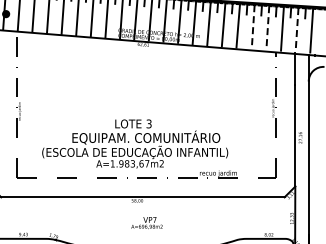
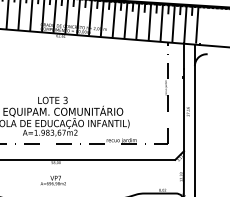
line: (253, 26) -> (150, 21), dashed -> solid
line: (267, 27) -> (161, 22), dashed -> solid
line: (297, 29) -> (185, 23), dashed -> solid
text: (146, 222) -> (52, 180), moved

